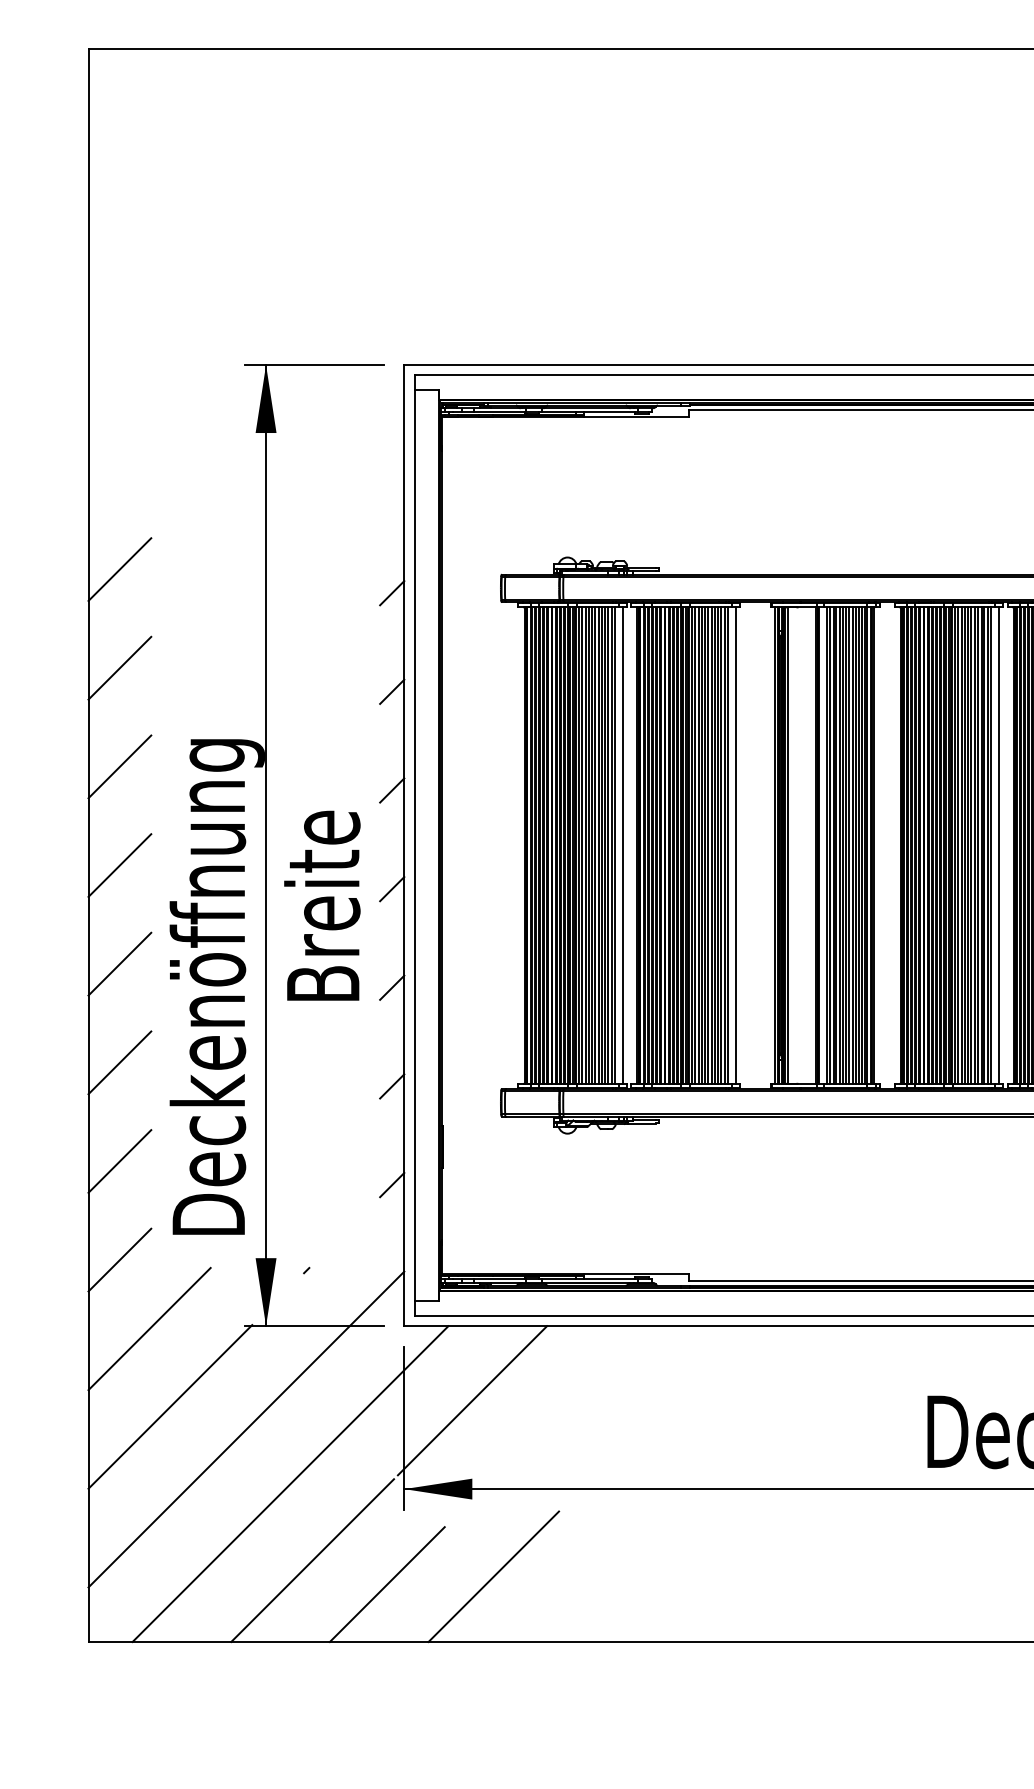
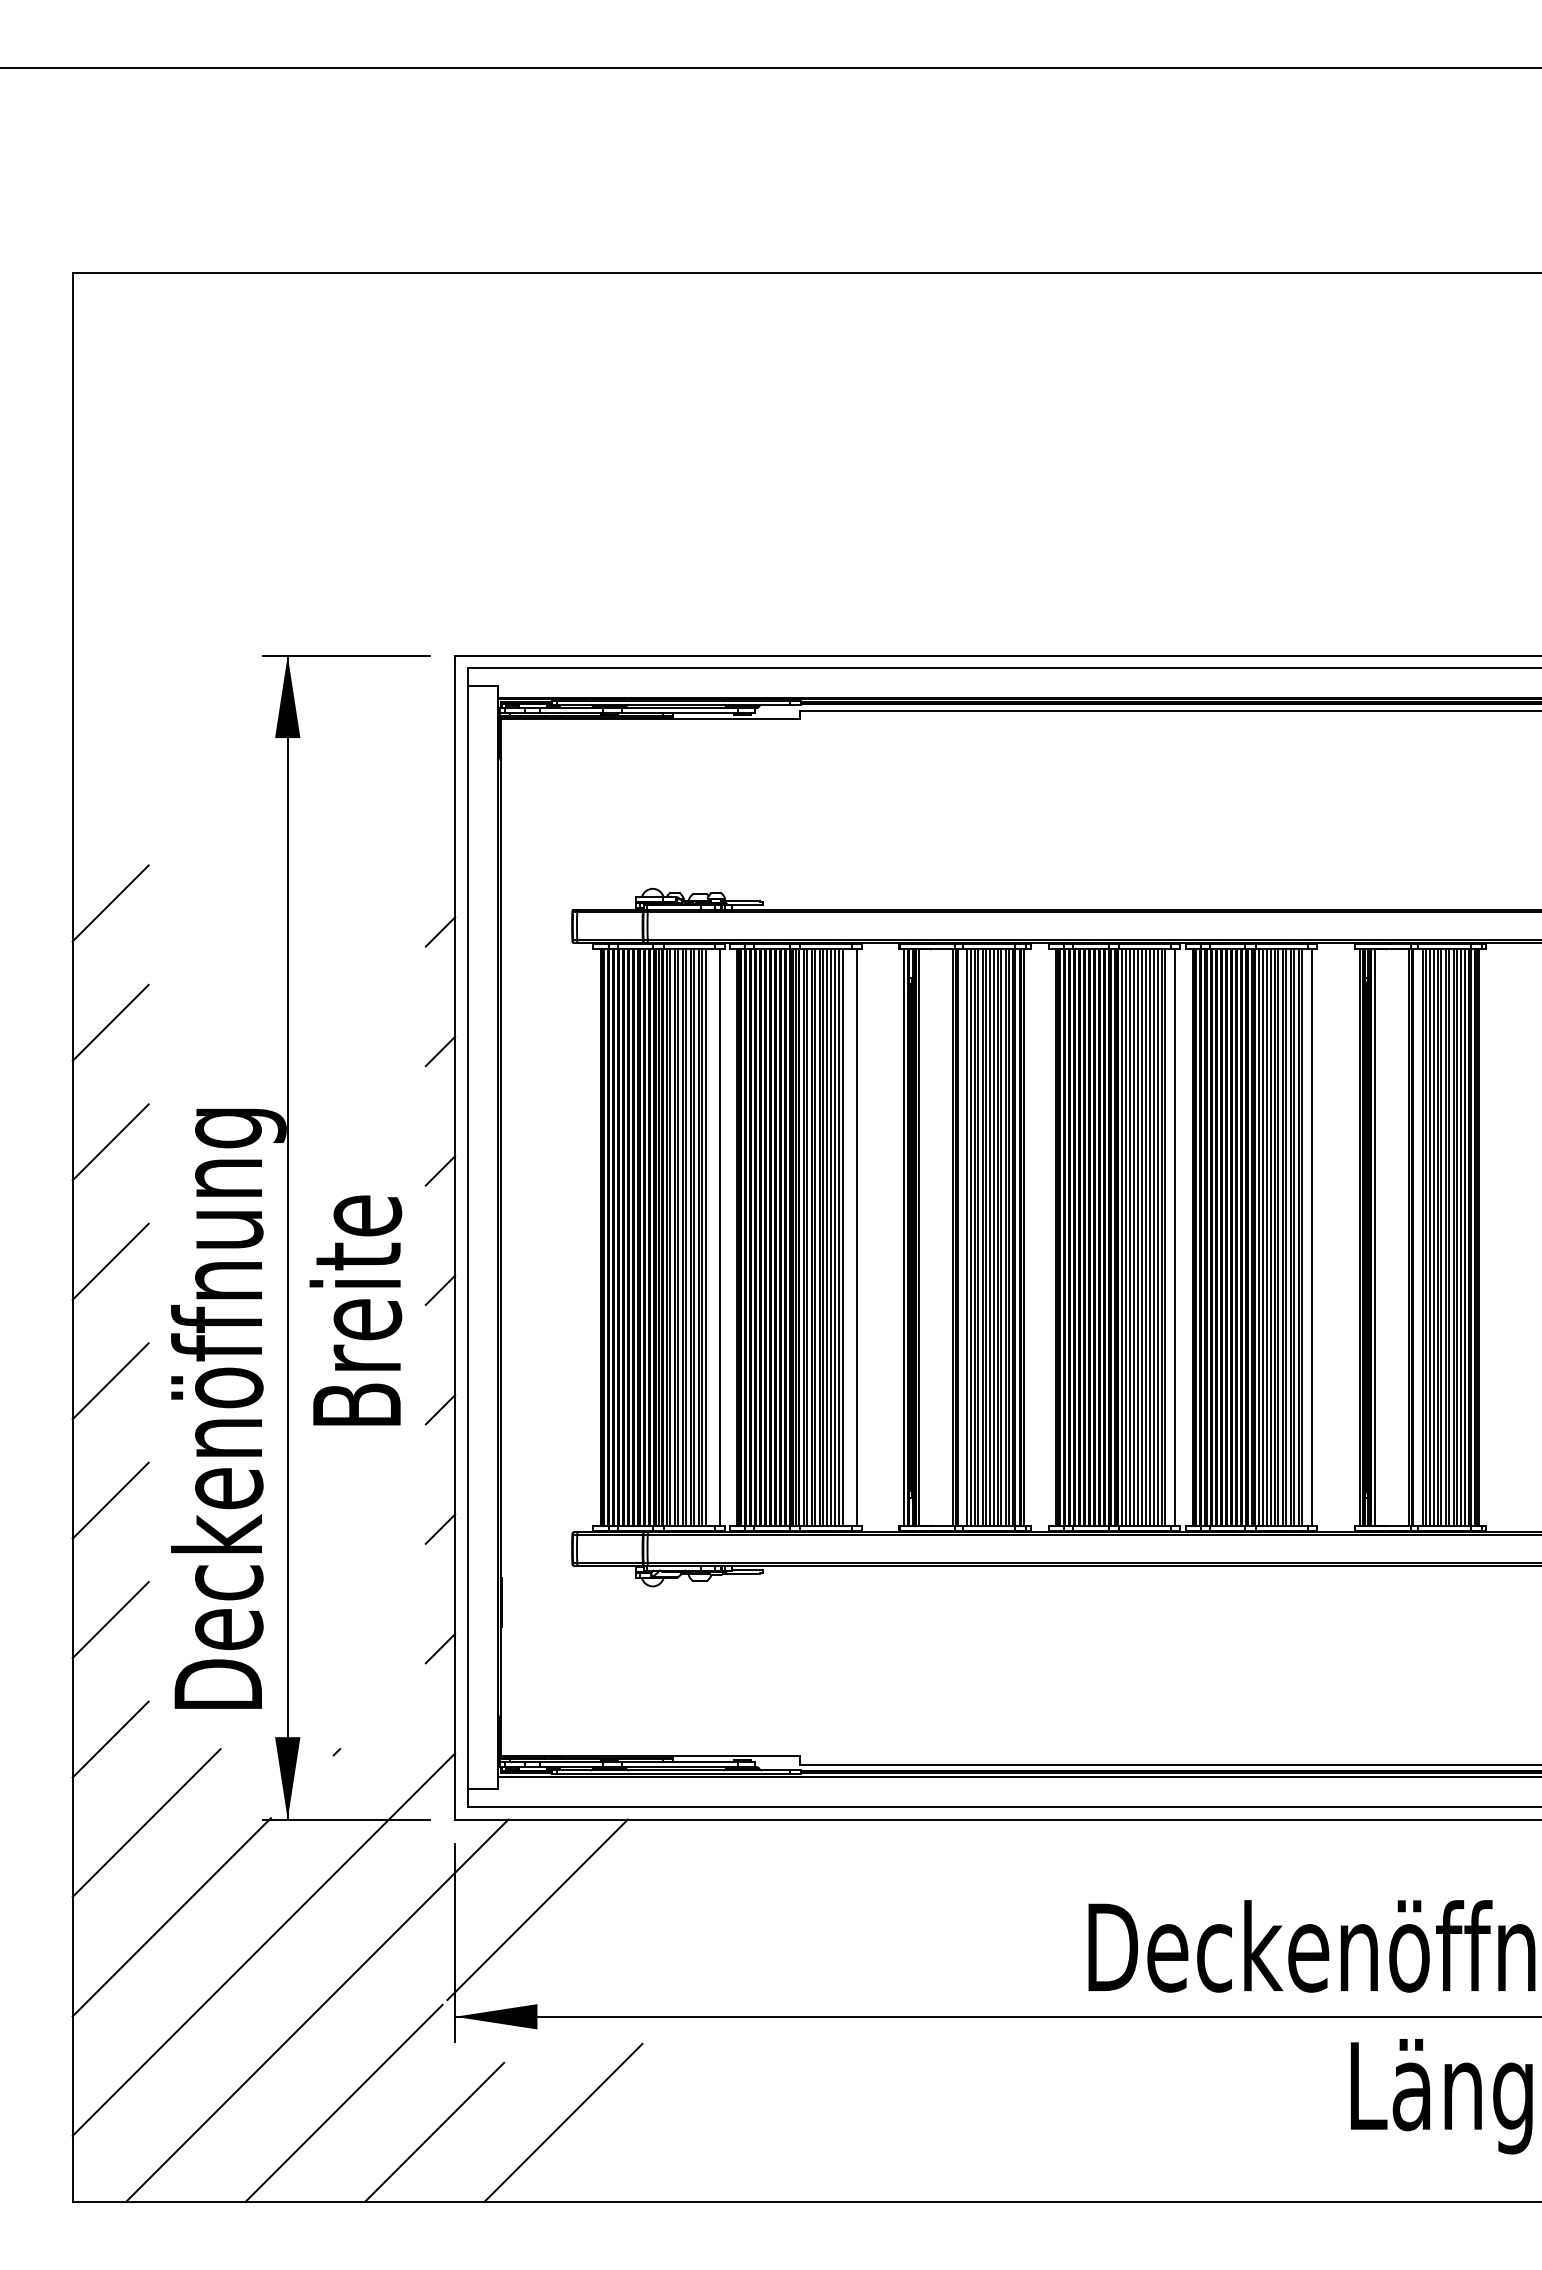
line: (614, 845) -> (709, 1237), removed
line: (727, 845) -> (846, 1237), removed

